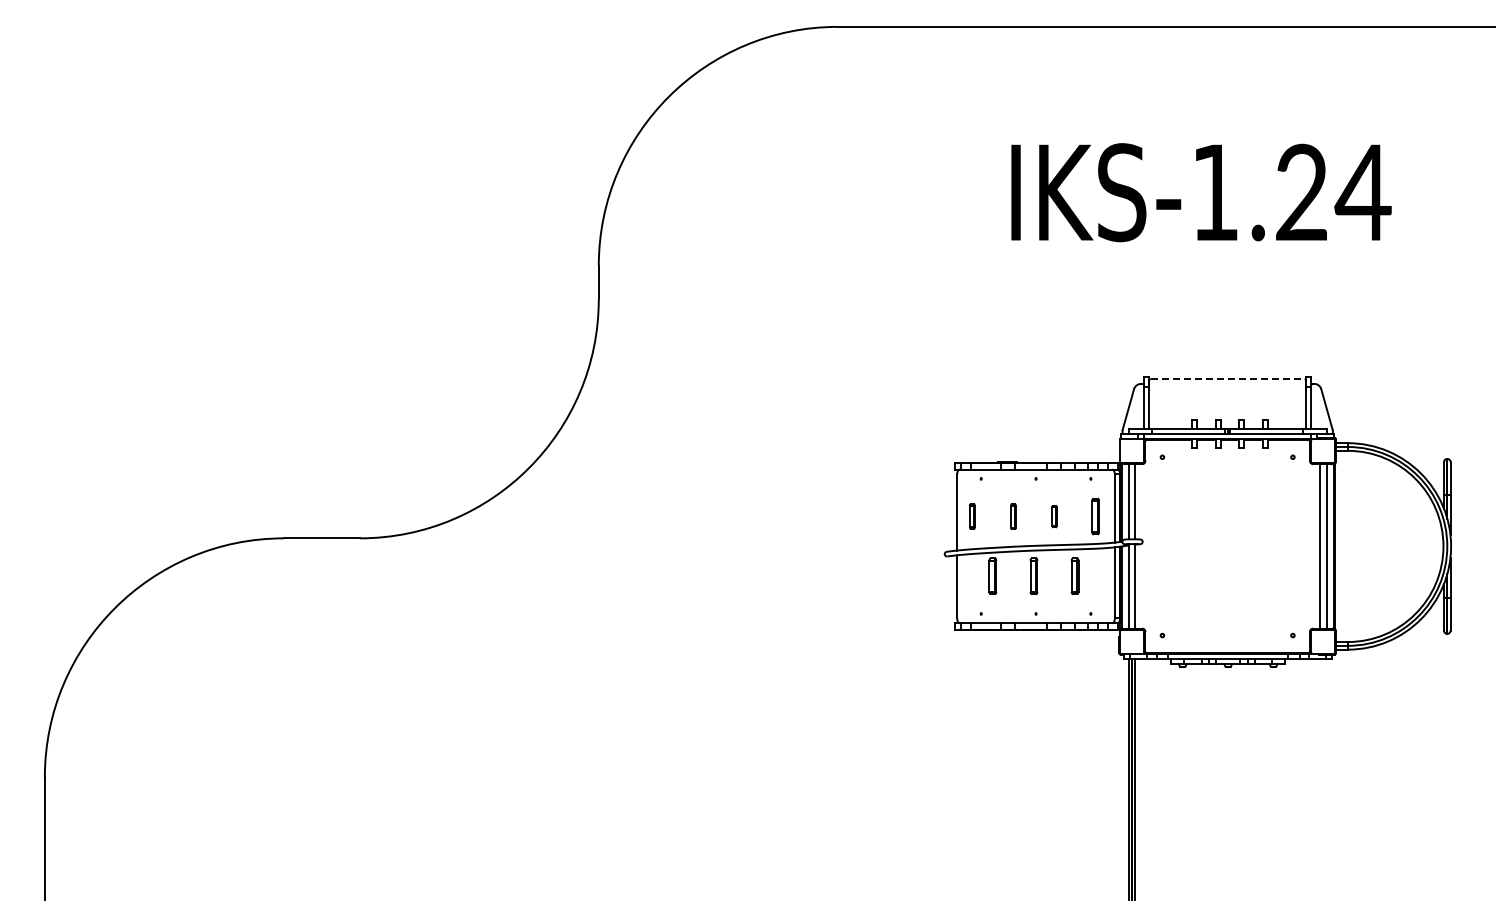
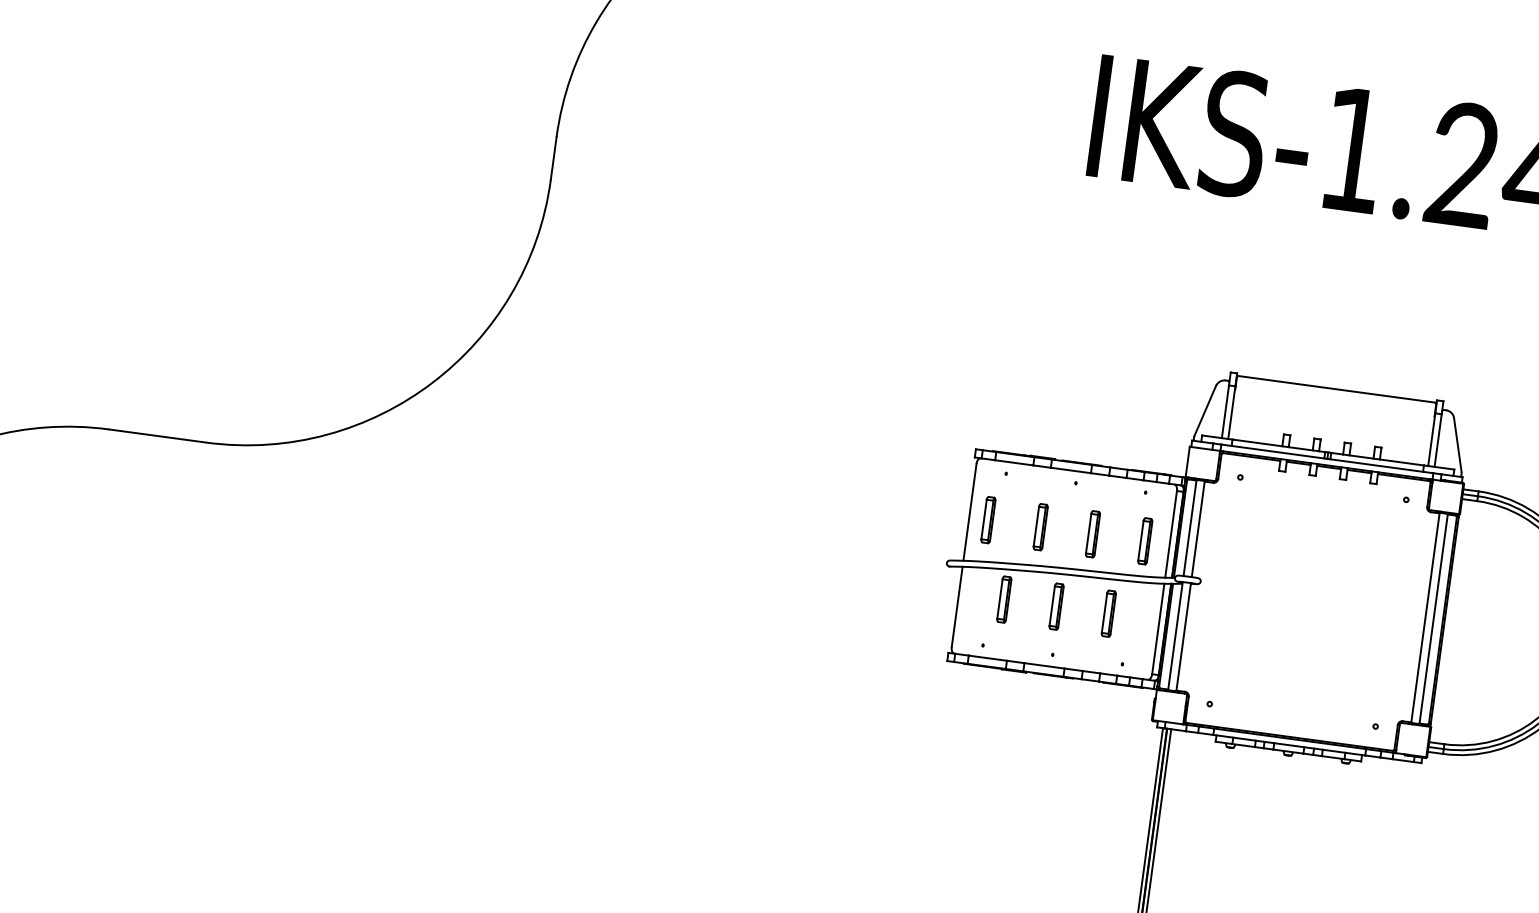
line: (1227, 379) -> (1336, 389), dashed -> solid
part: (972, 516) -> (988, 520), size x1.43
part: (1013, 516) -> (1040, 527), size x1.43
part: (1054, 516) -> (1092, 534), size x1.67

